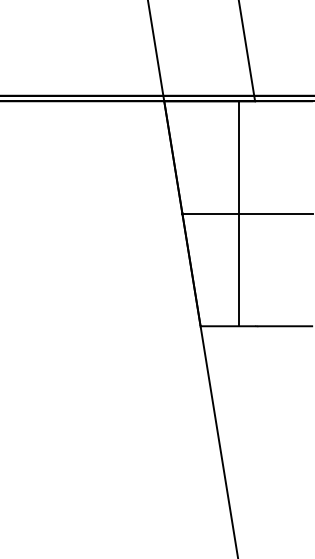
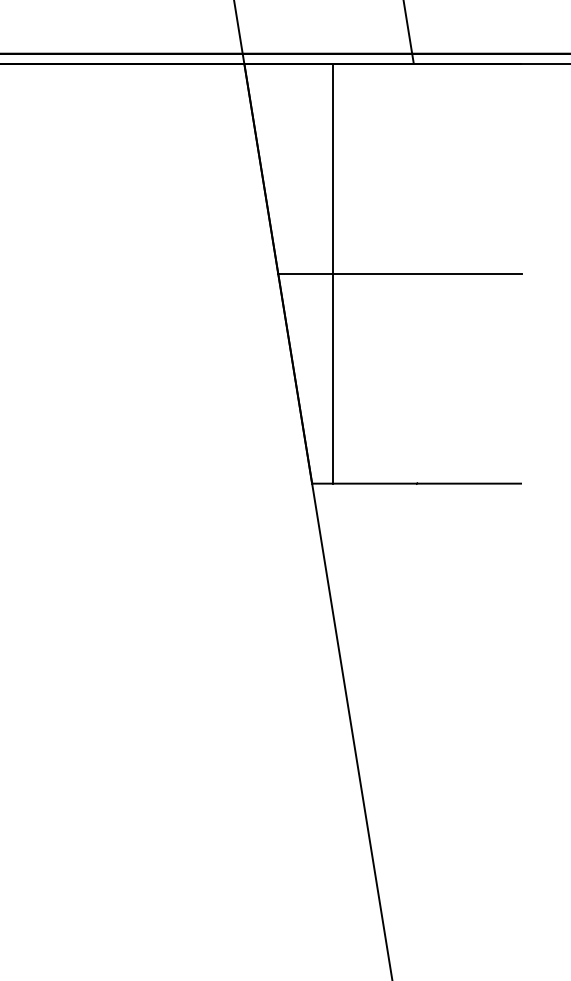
line: (238, 213) -> (332, 273), moved

